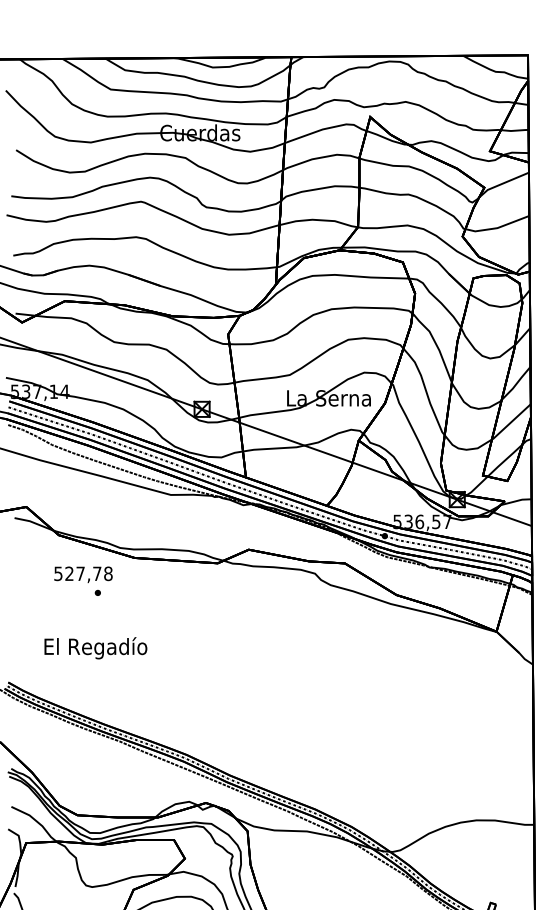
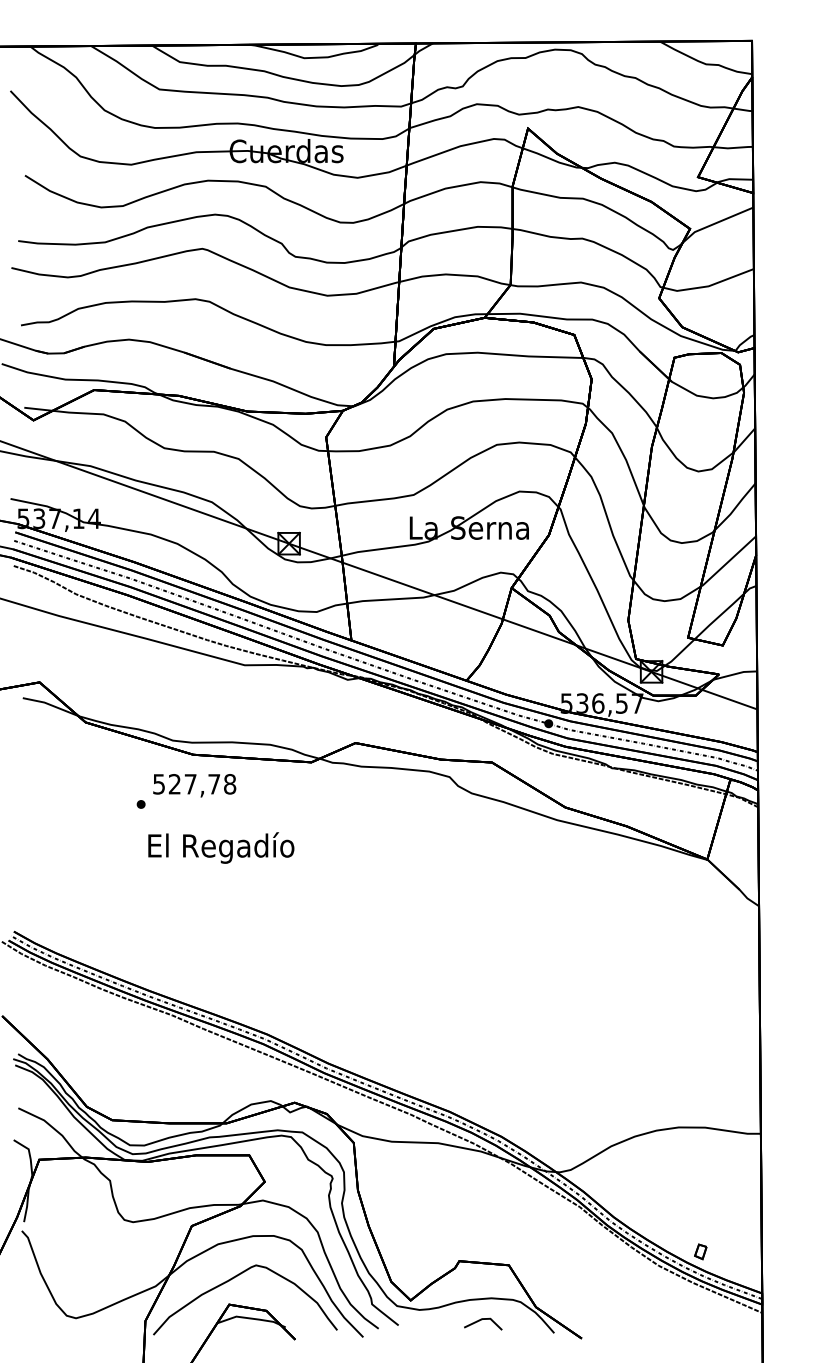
text: (83, 574) -> (194, 785), moved
text: (96, 647) -> (221, 847), moved

